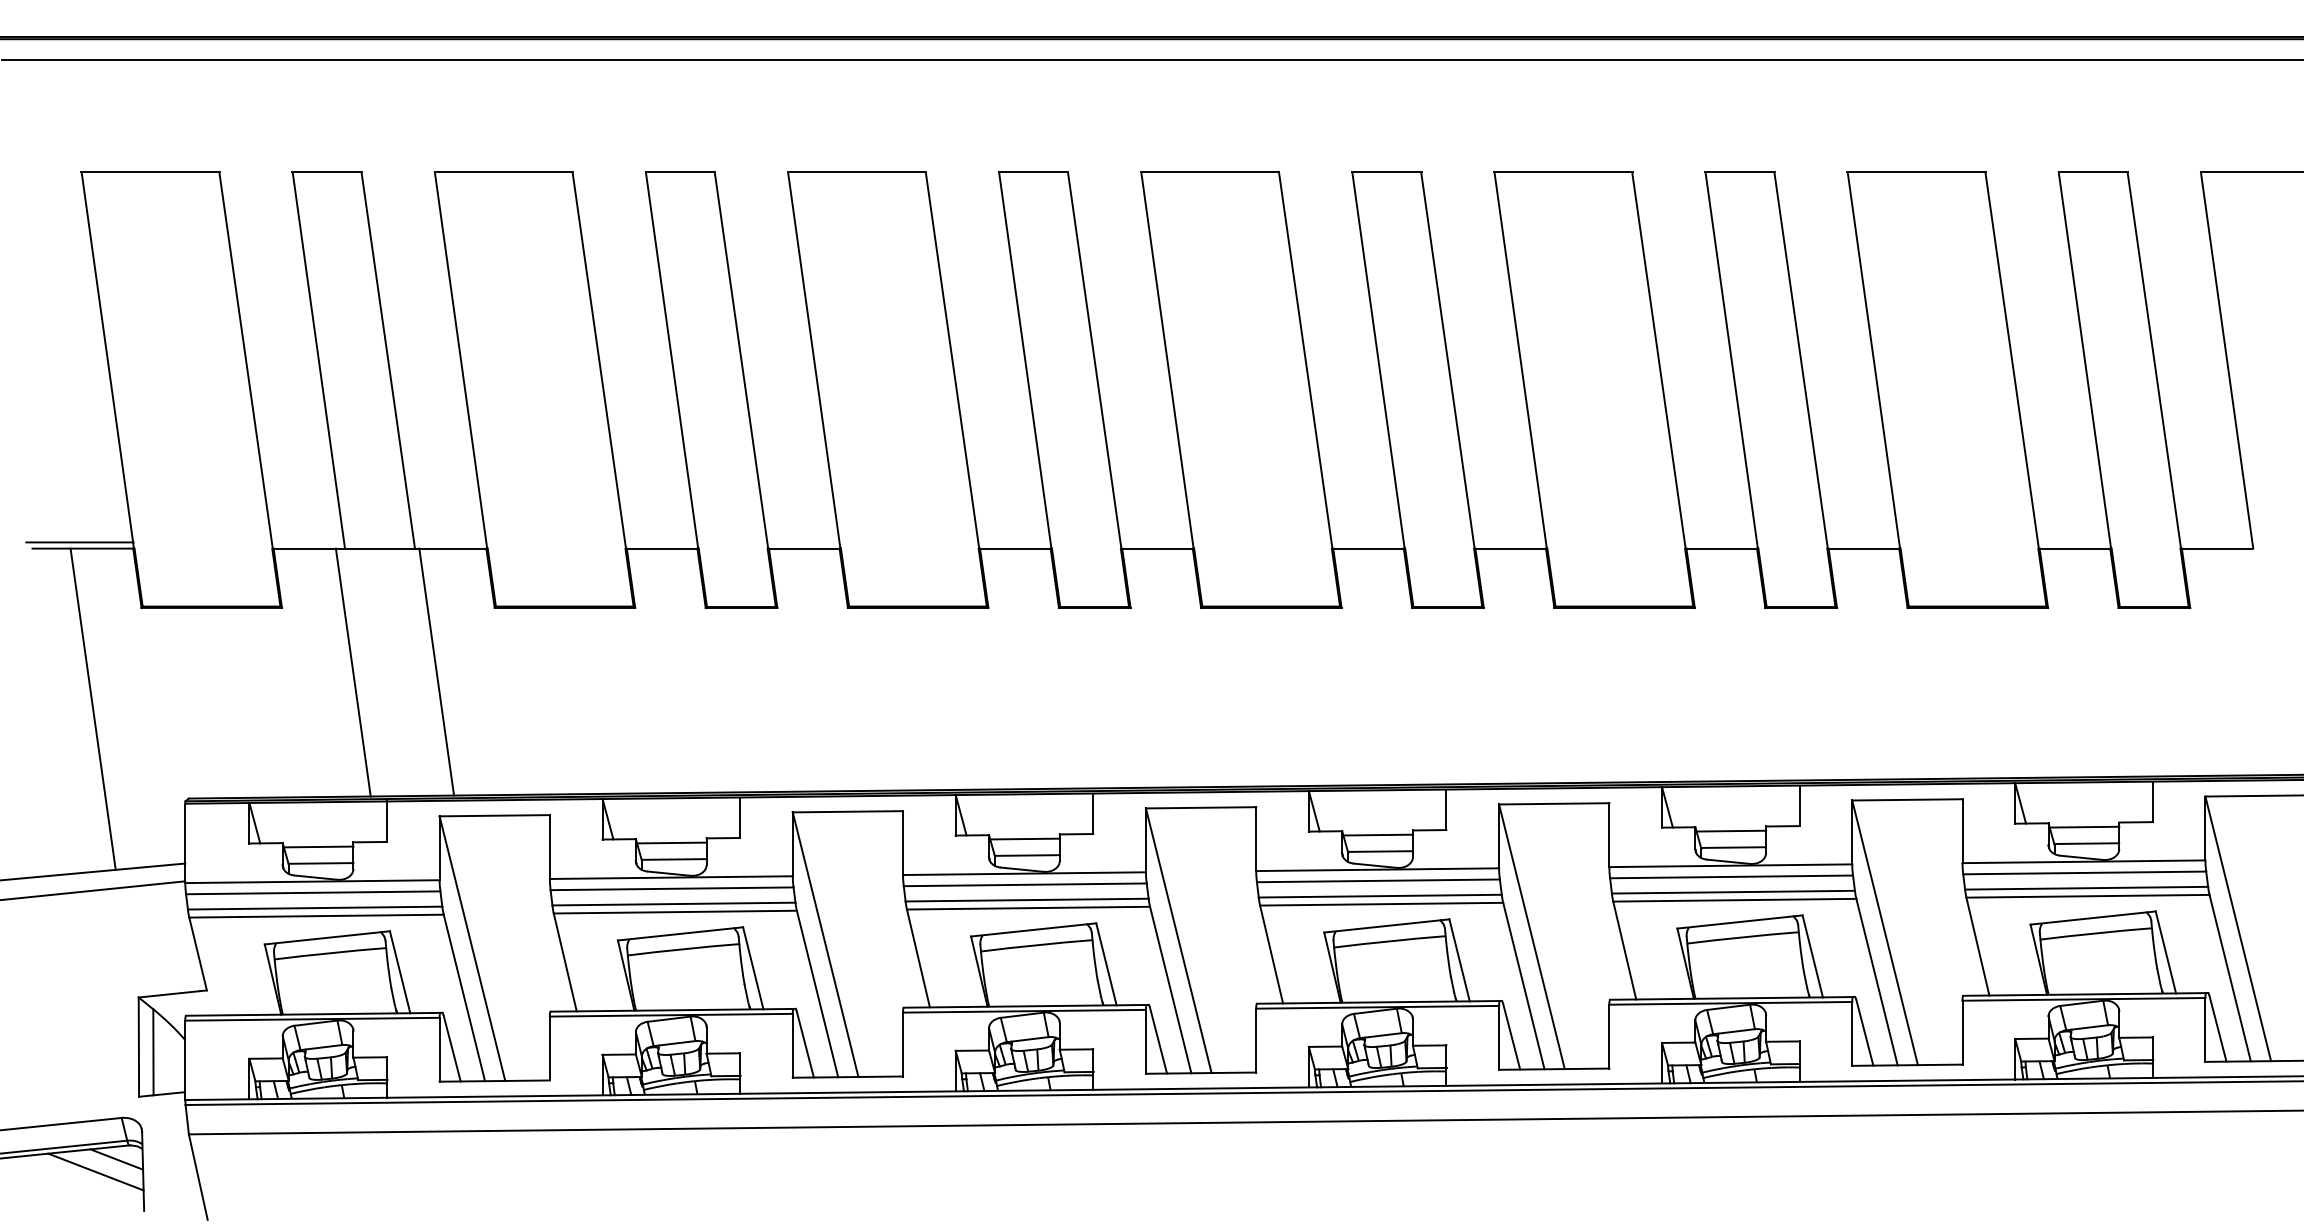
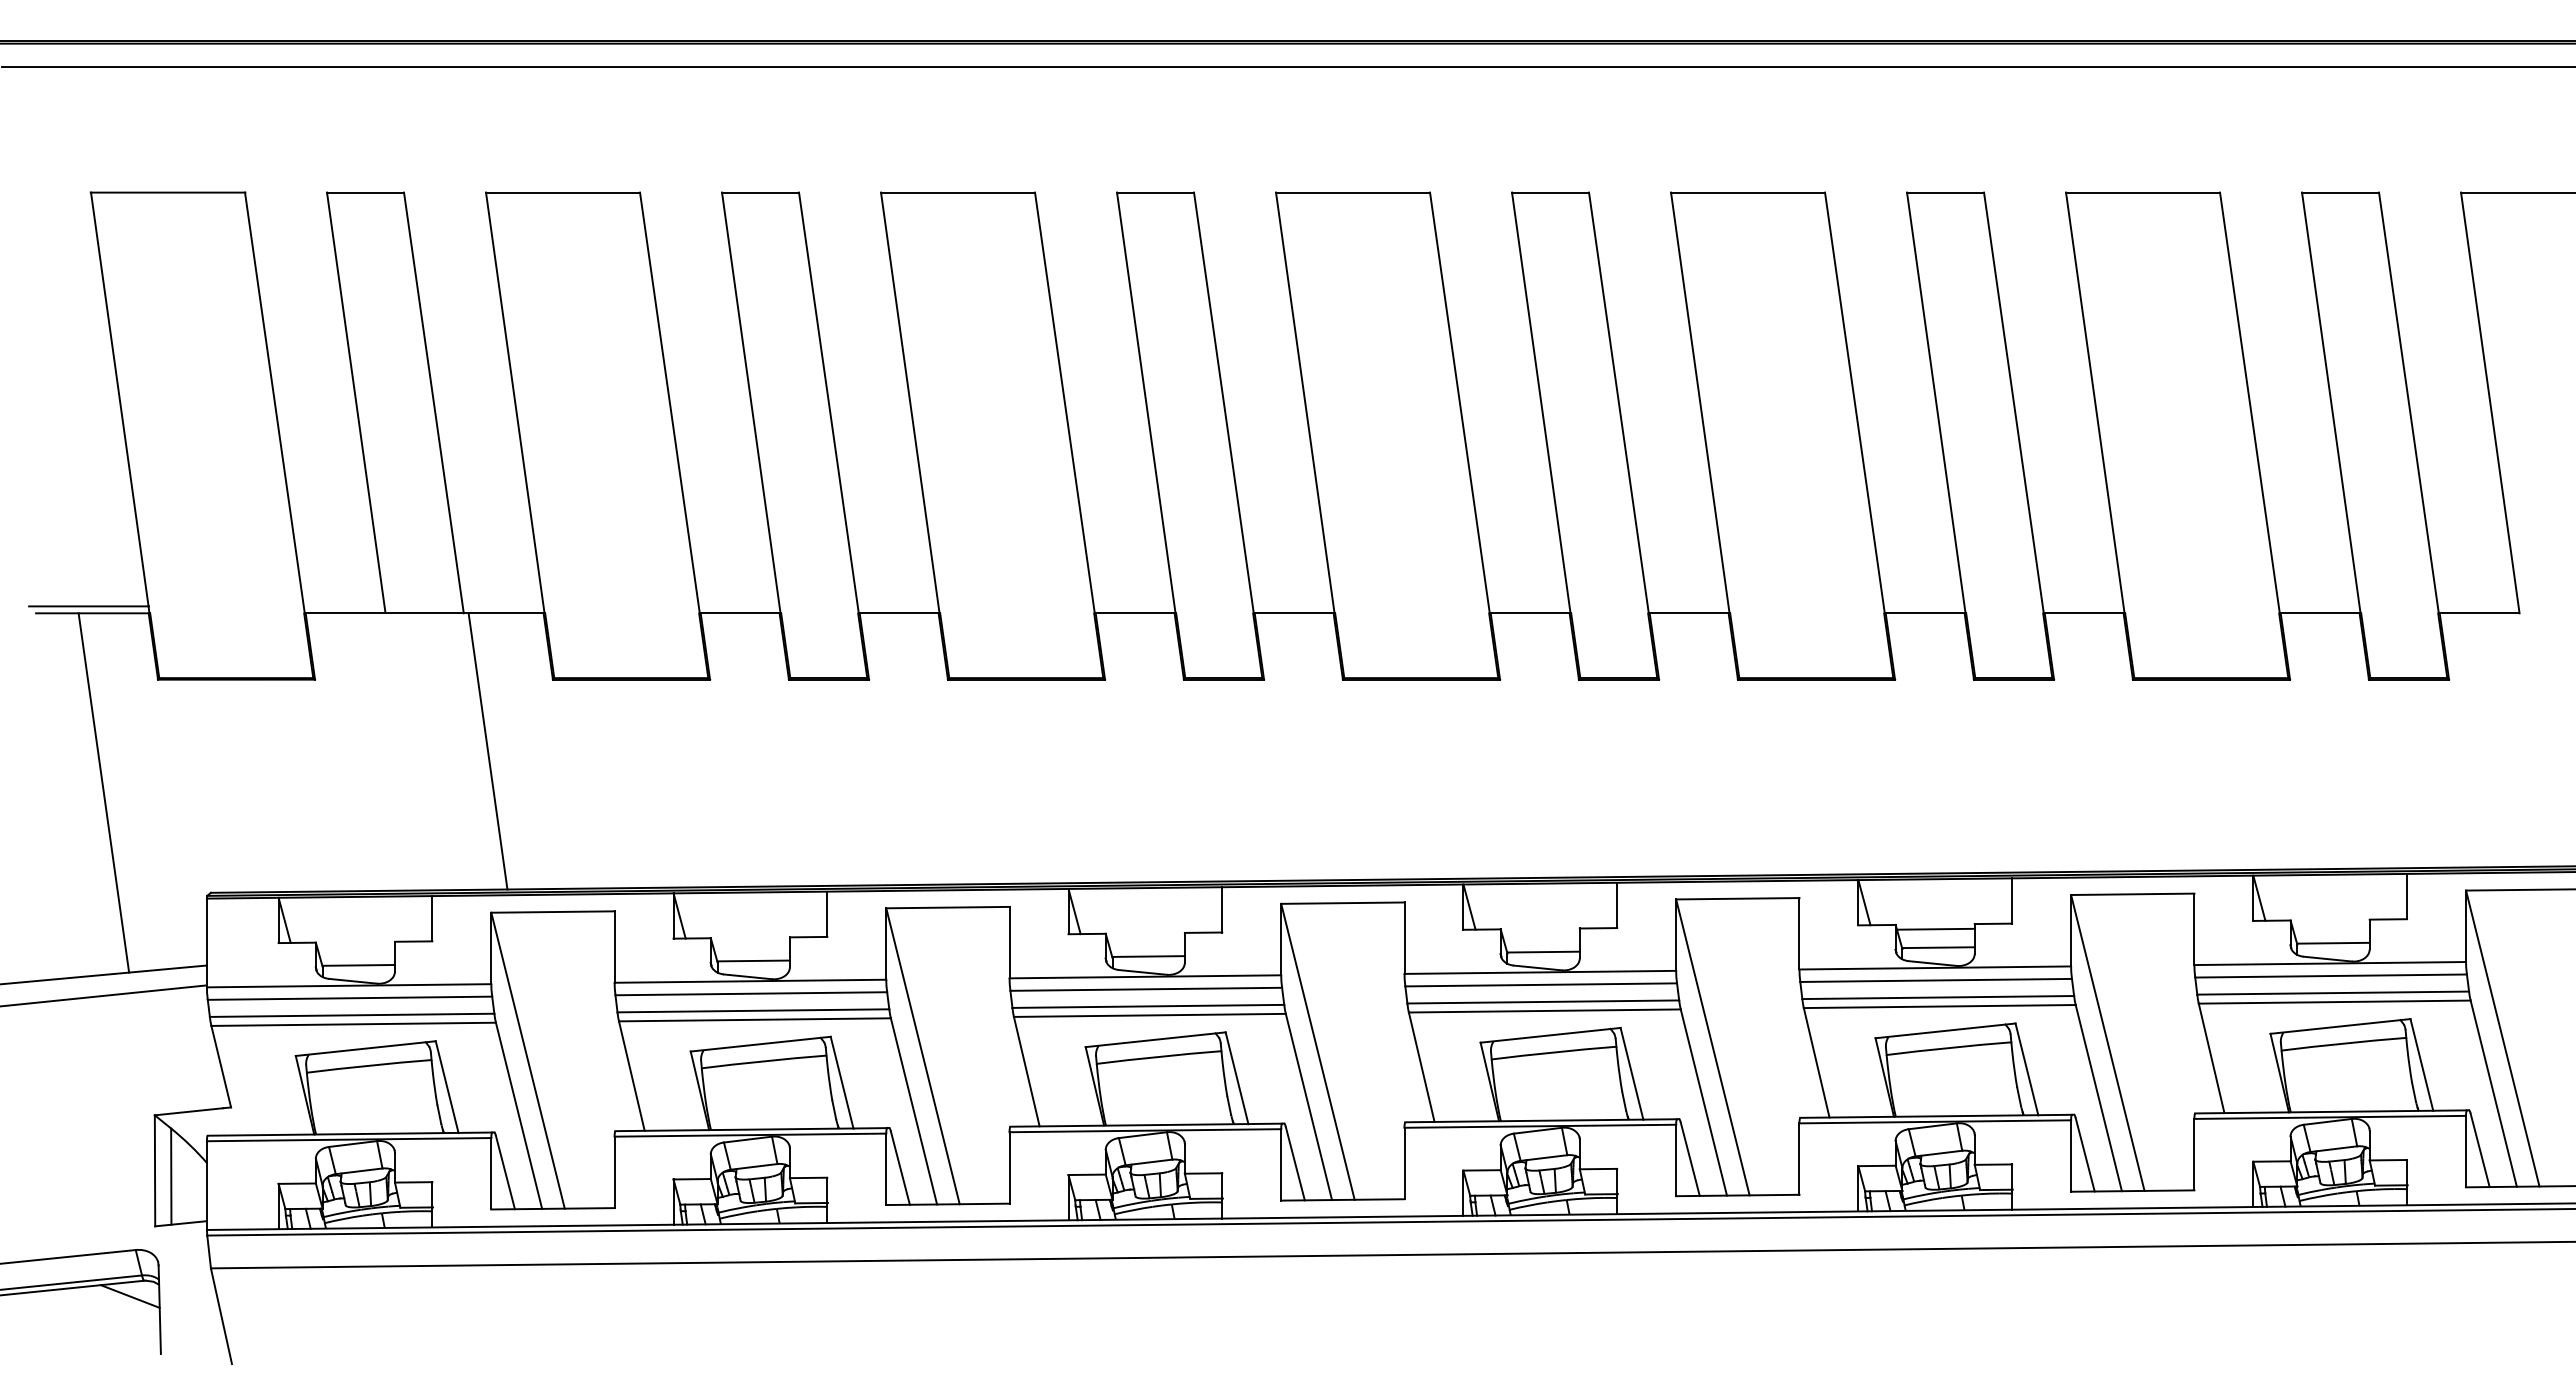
line: (353, 672) -> (394, 751), removed
line: (2084, 826) -> (2330, 924), removed
line: (1377, 834) -> (1540, 933), removed
line: (1024, 838) -> (1145, 937), removed
line: (671, 842) -> (750, 942), removed
line: (319, 846) -> (356, 946), removed
line: (95, 1172) -> (106, 1310), removed

